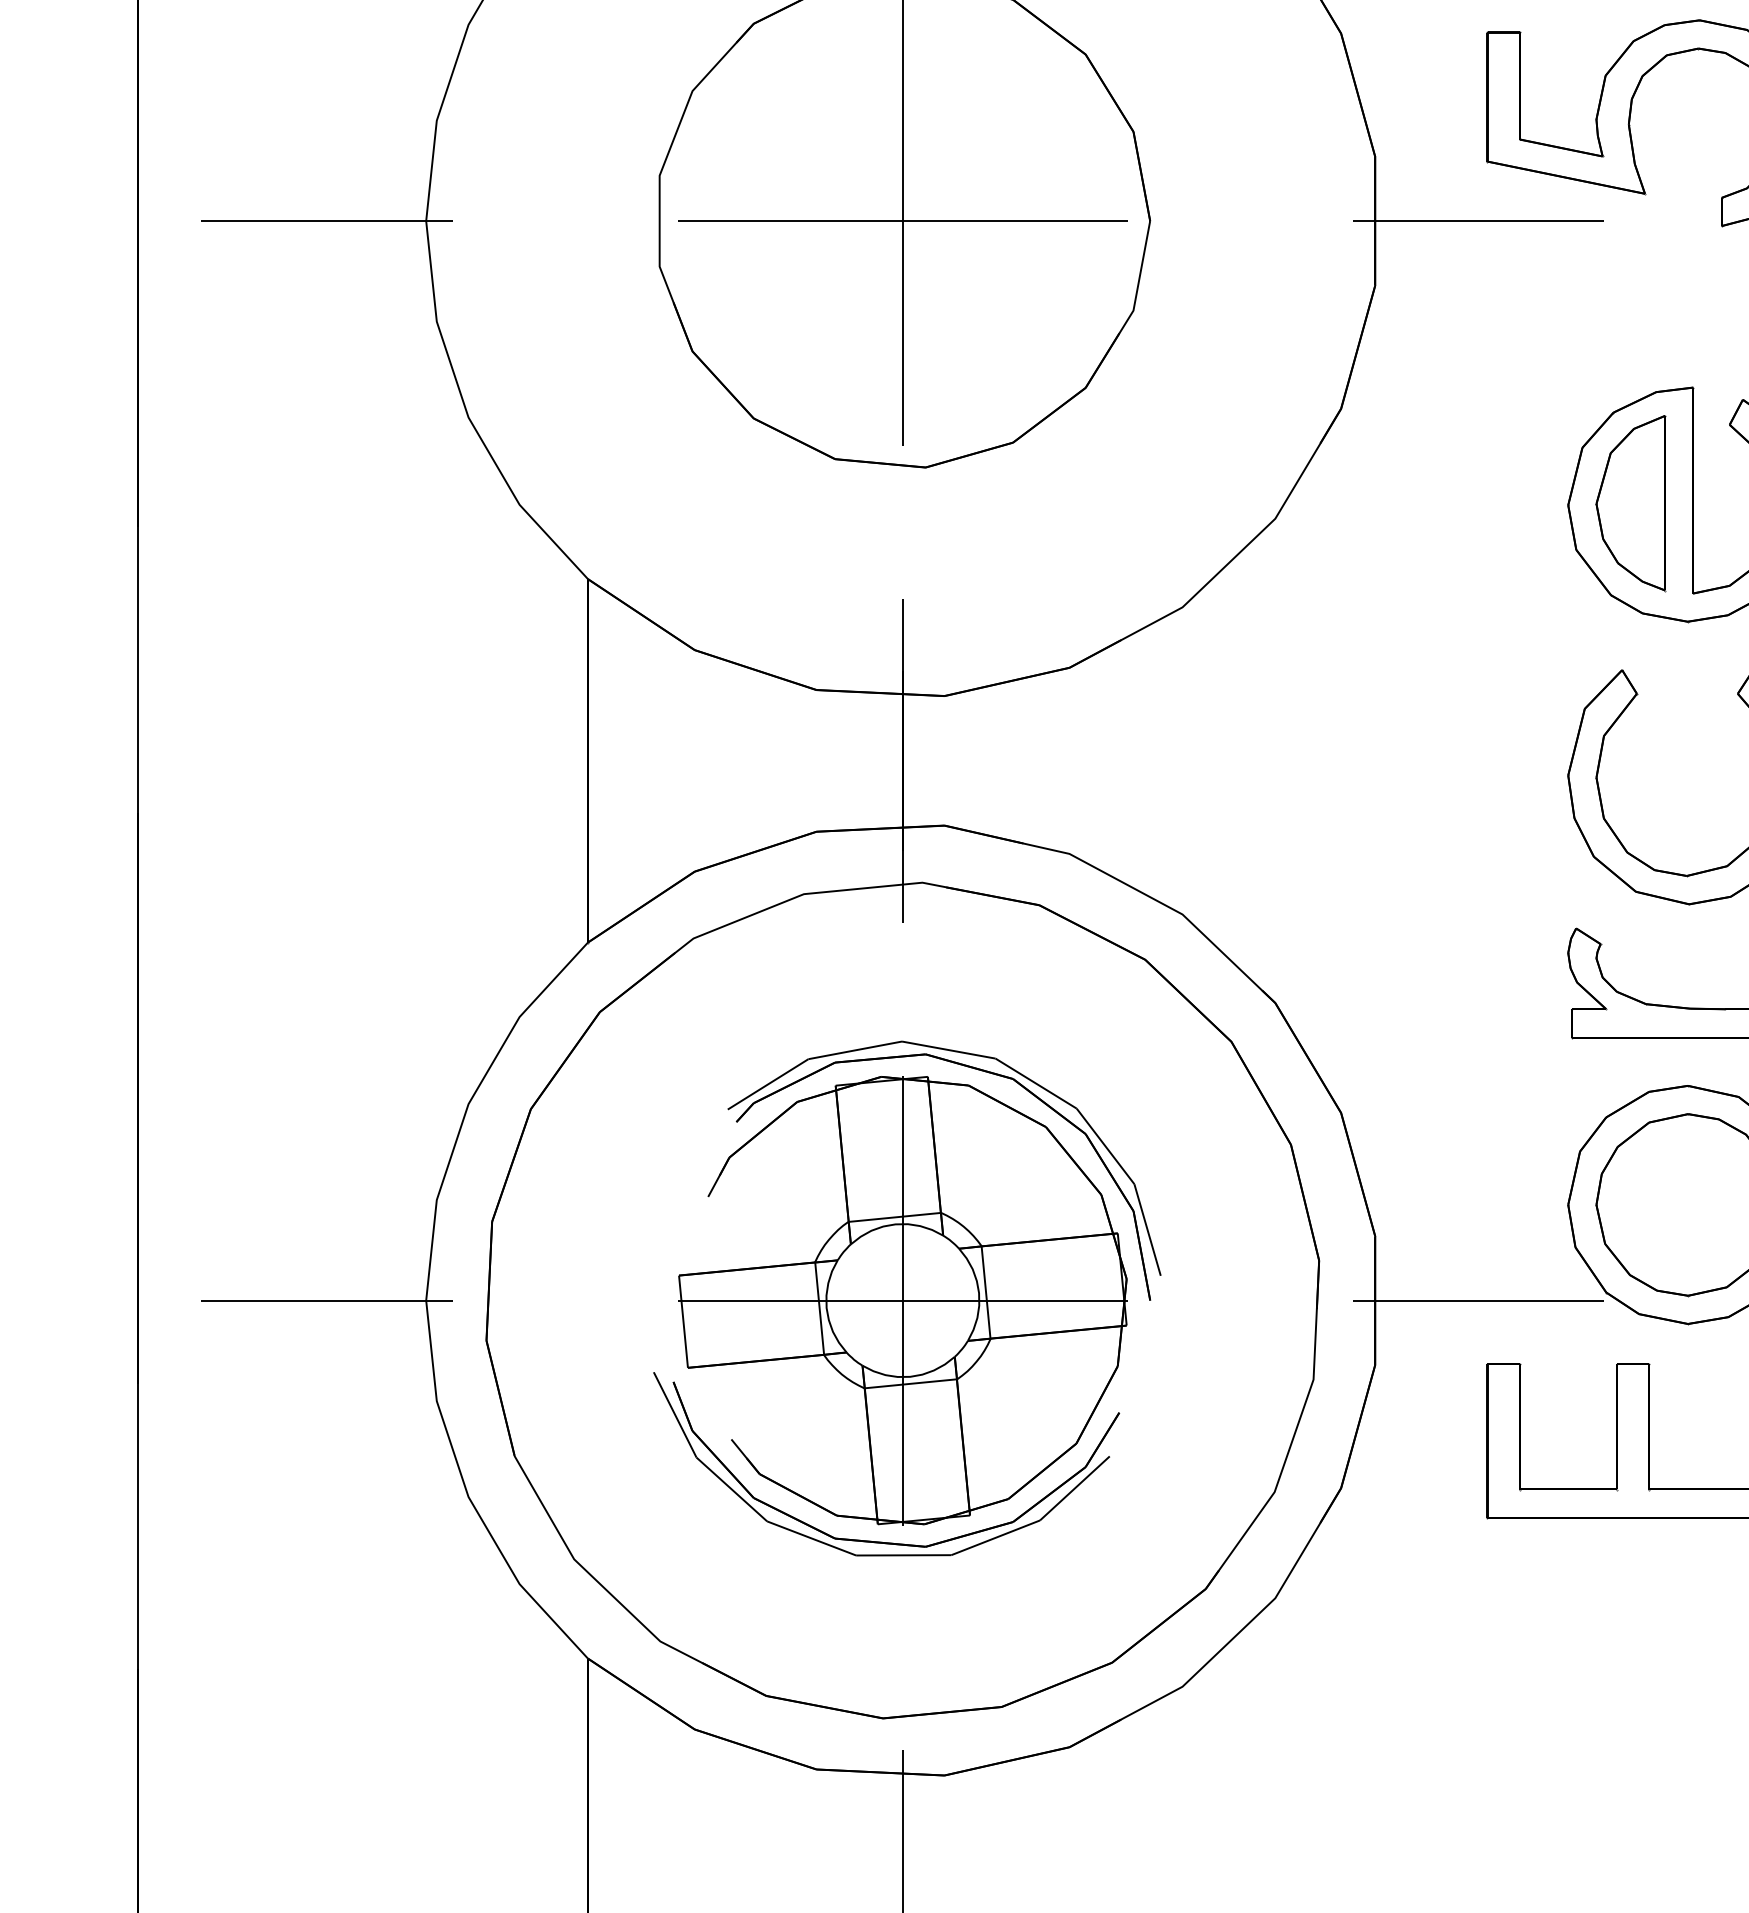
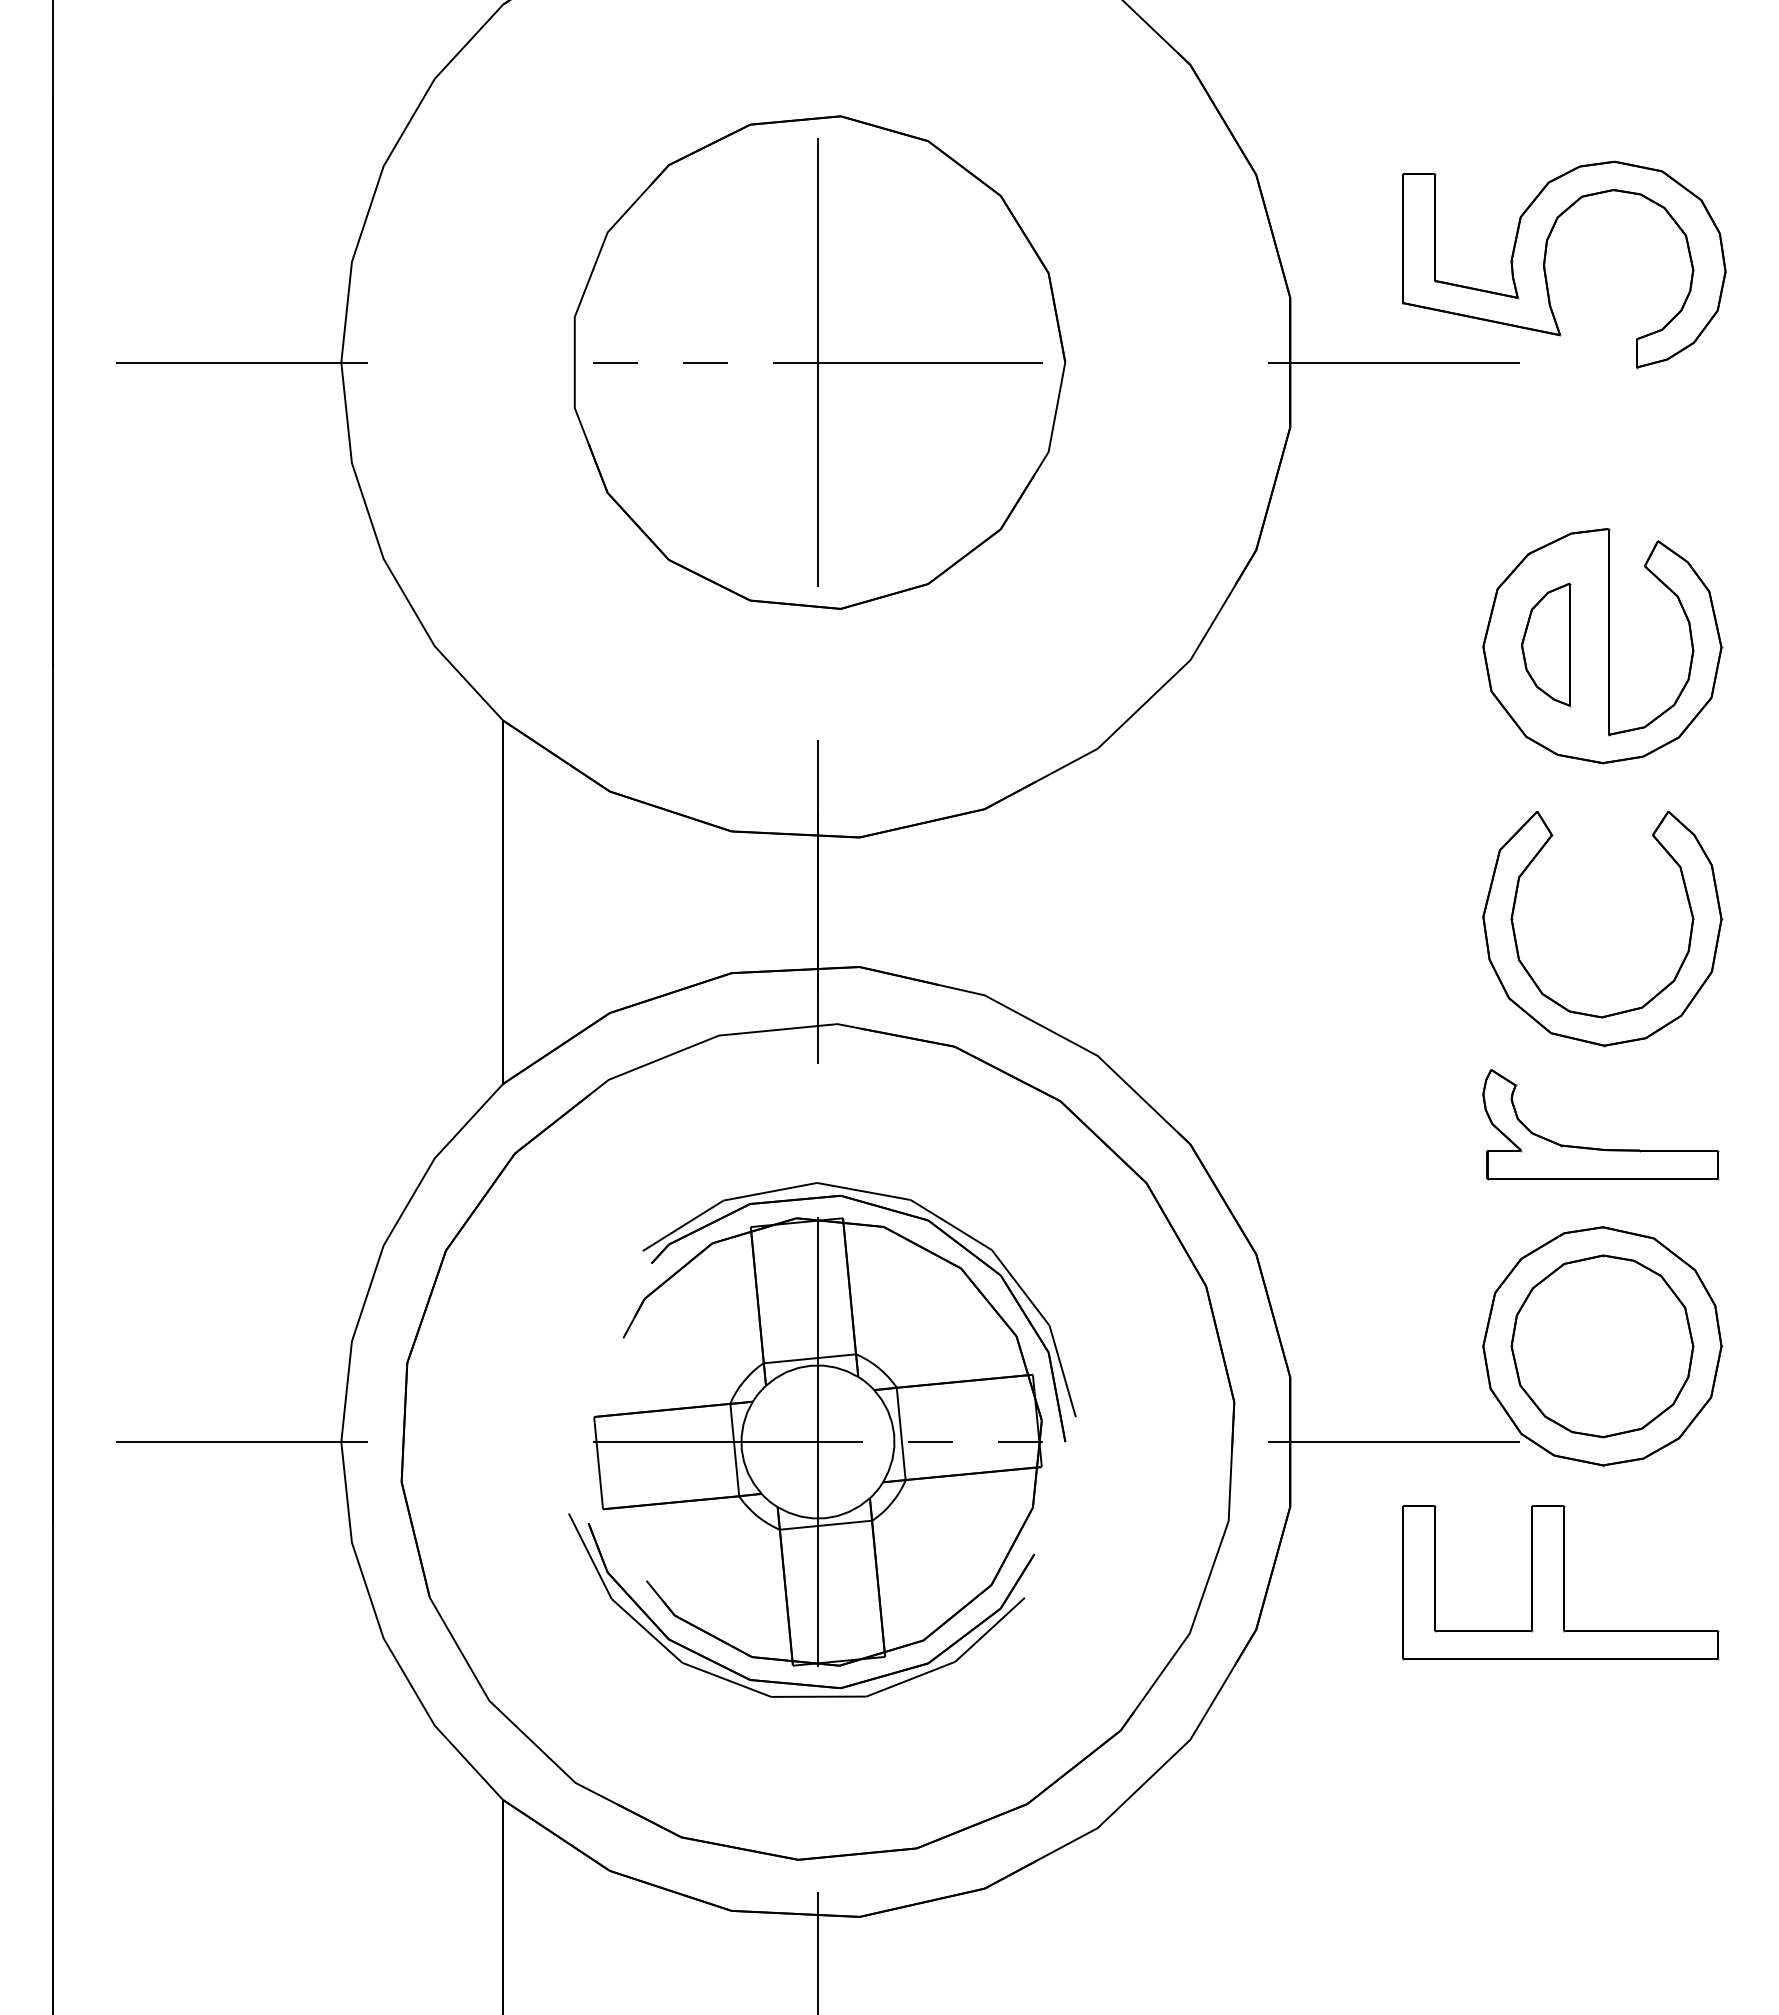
line: (790, 221) -> (705, 362), solid -> dashed
part: (1630, 503) -> (1545, 644), size x0.7
line: (1015, 1301) -> (930, 1442), solid -> dashed

